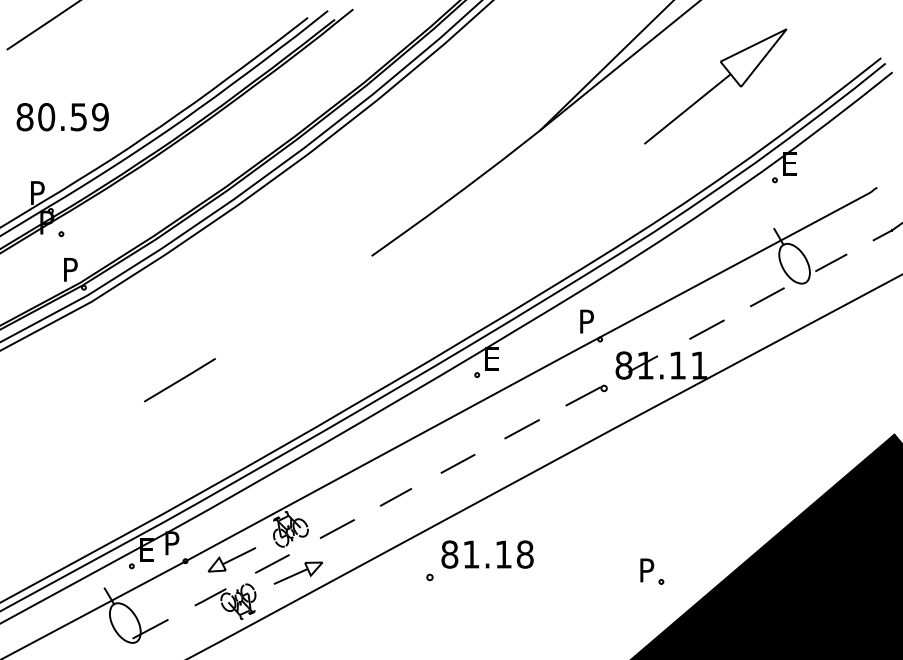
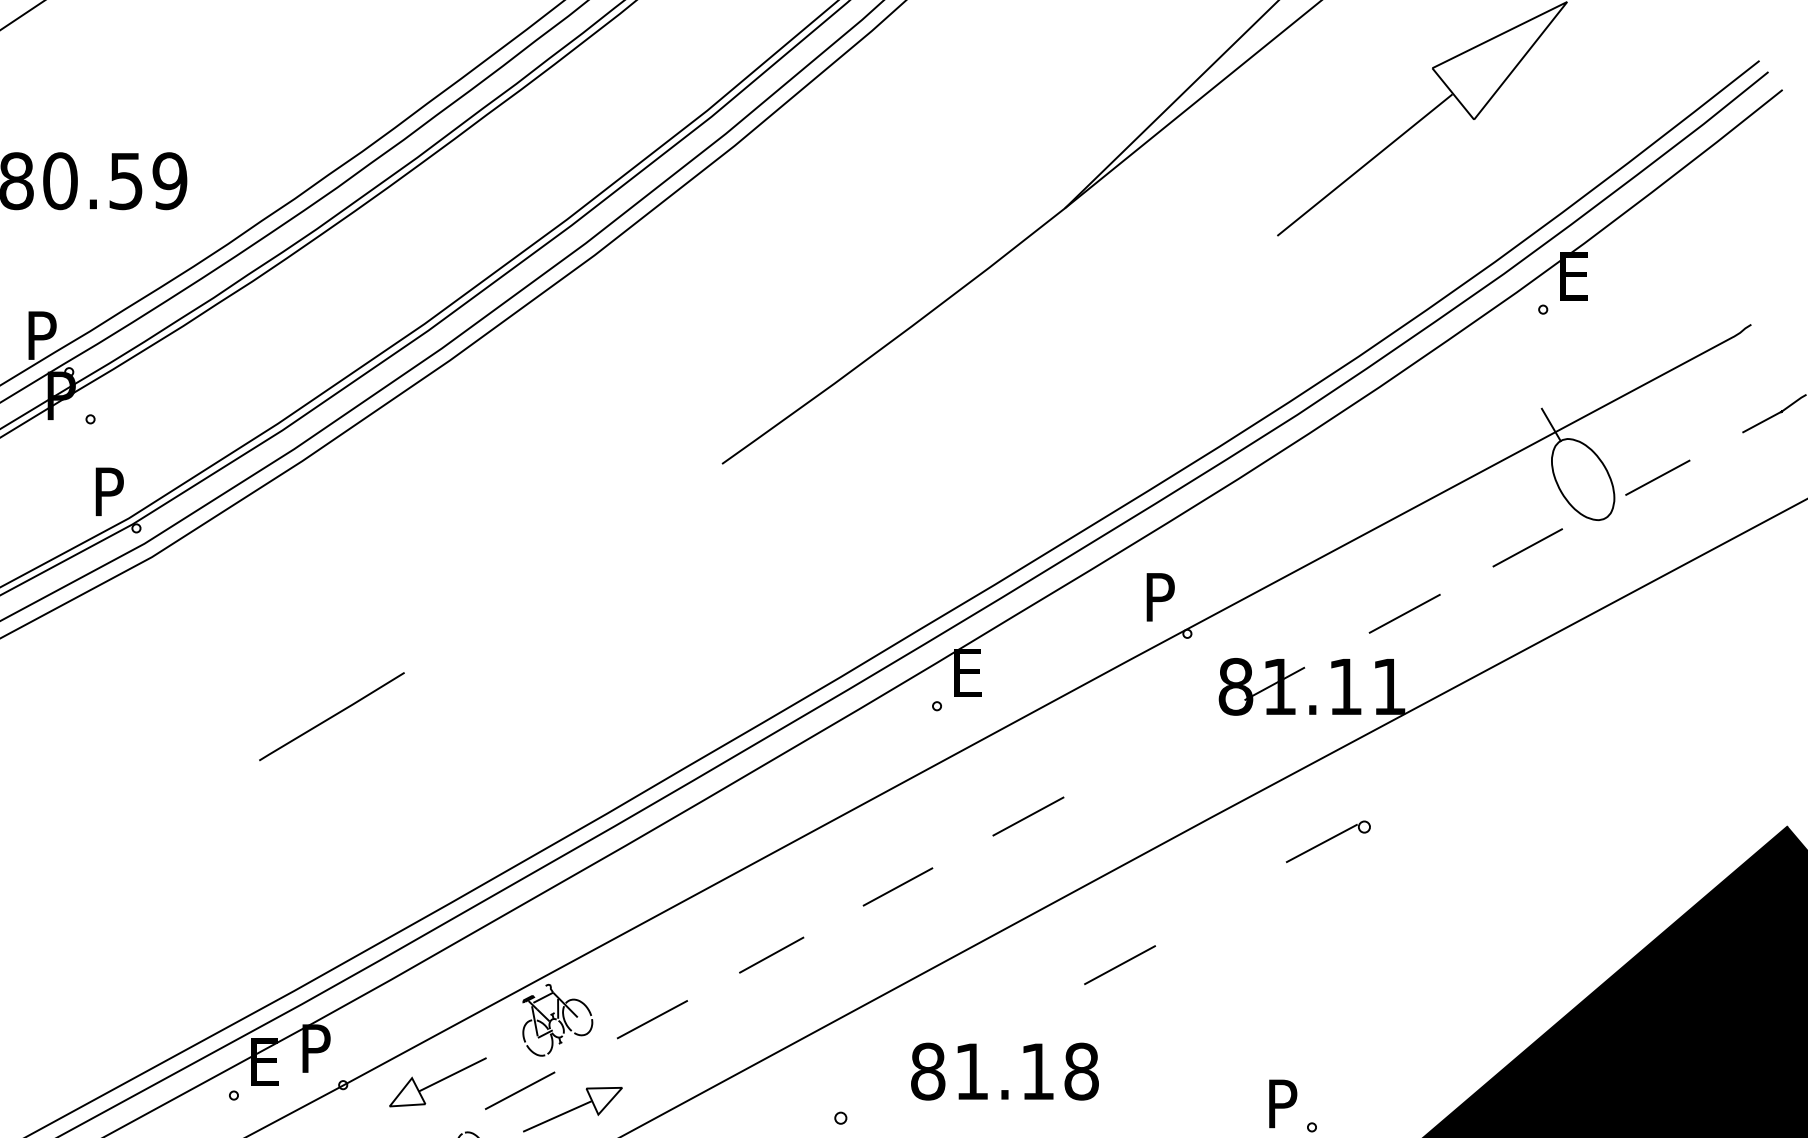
part: (586, 395) -> (1328, 841), moved
line: (566, 502) -> (1118, 965), added
text: (487, 554) -> (1004, 1071), moved

